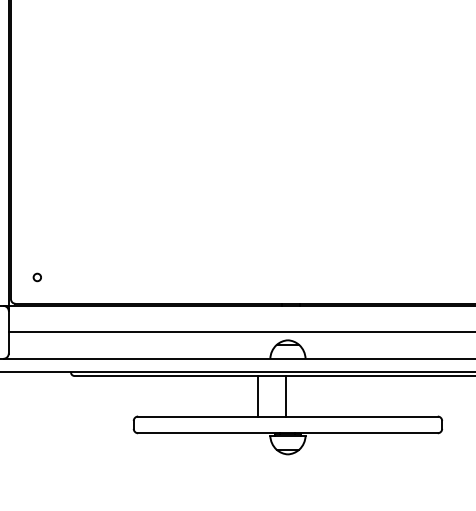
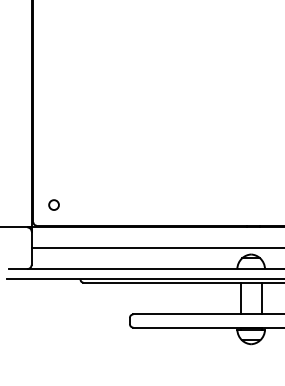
circle: (37, 277) -> (54, 205), size x1.67
line: (257, 396) -> (240, 298), moved
line: (286, 396) -> (261, 298), moved

